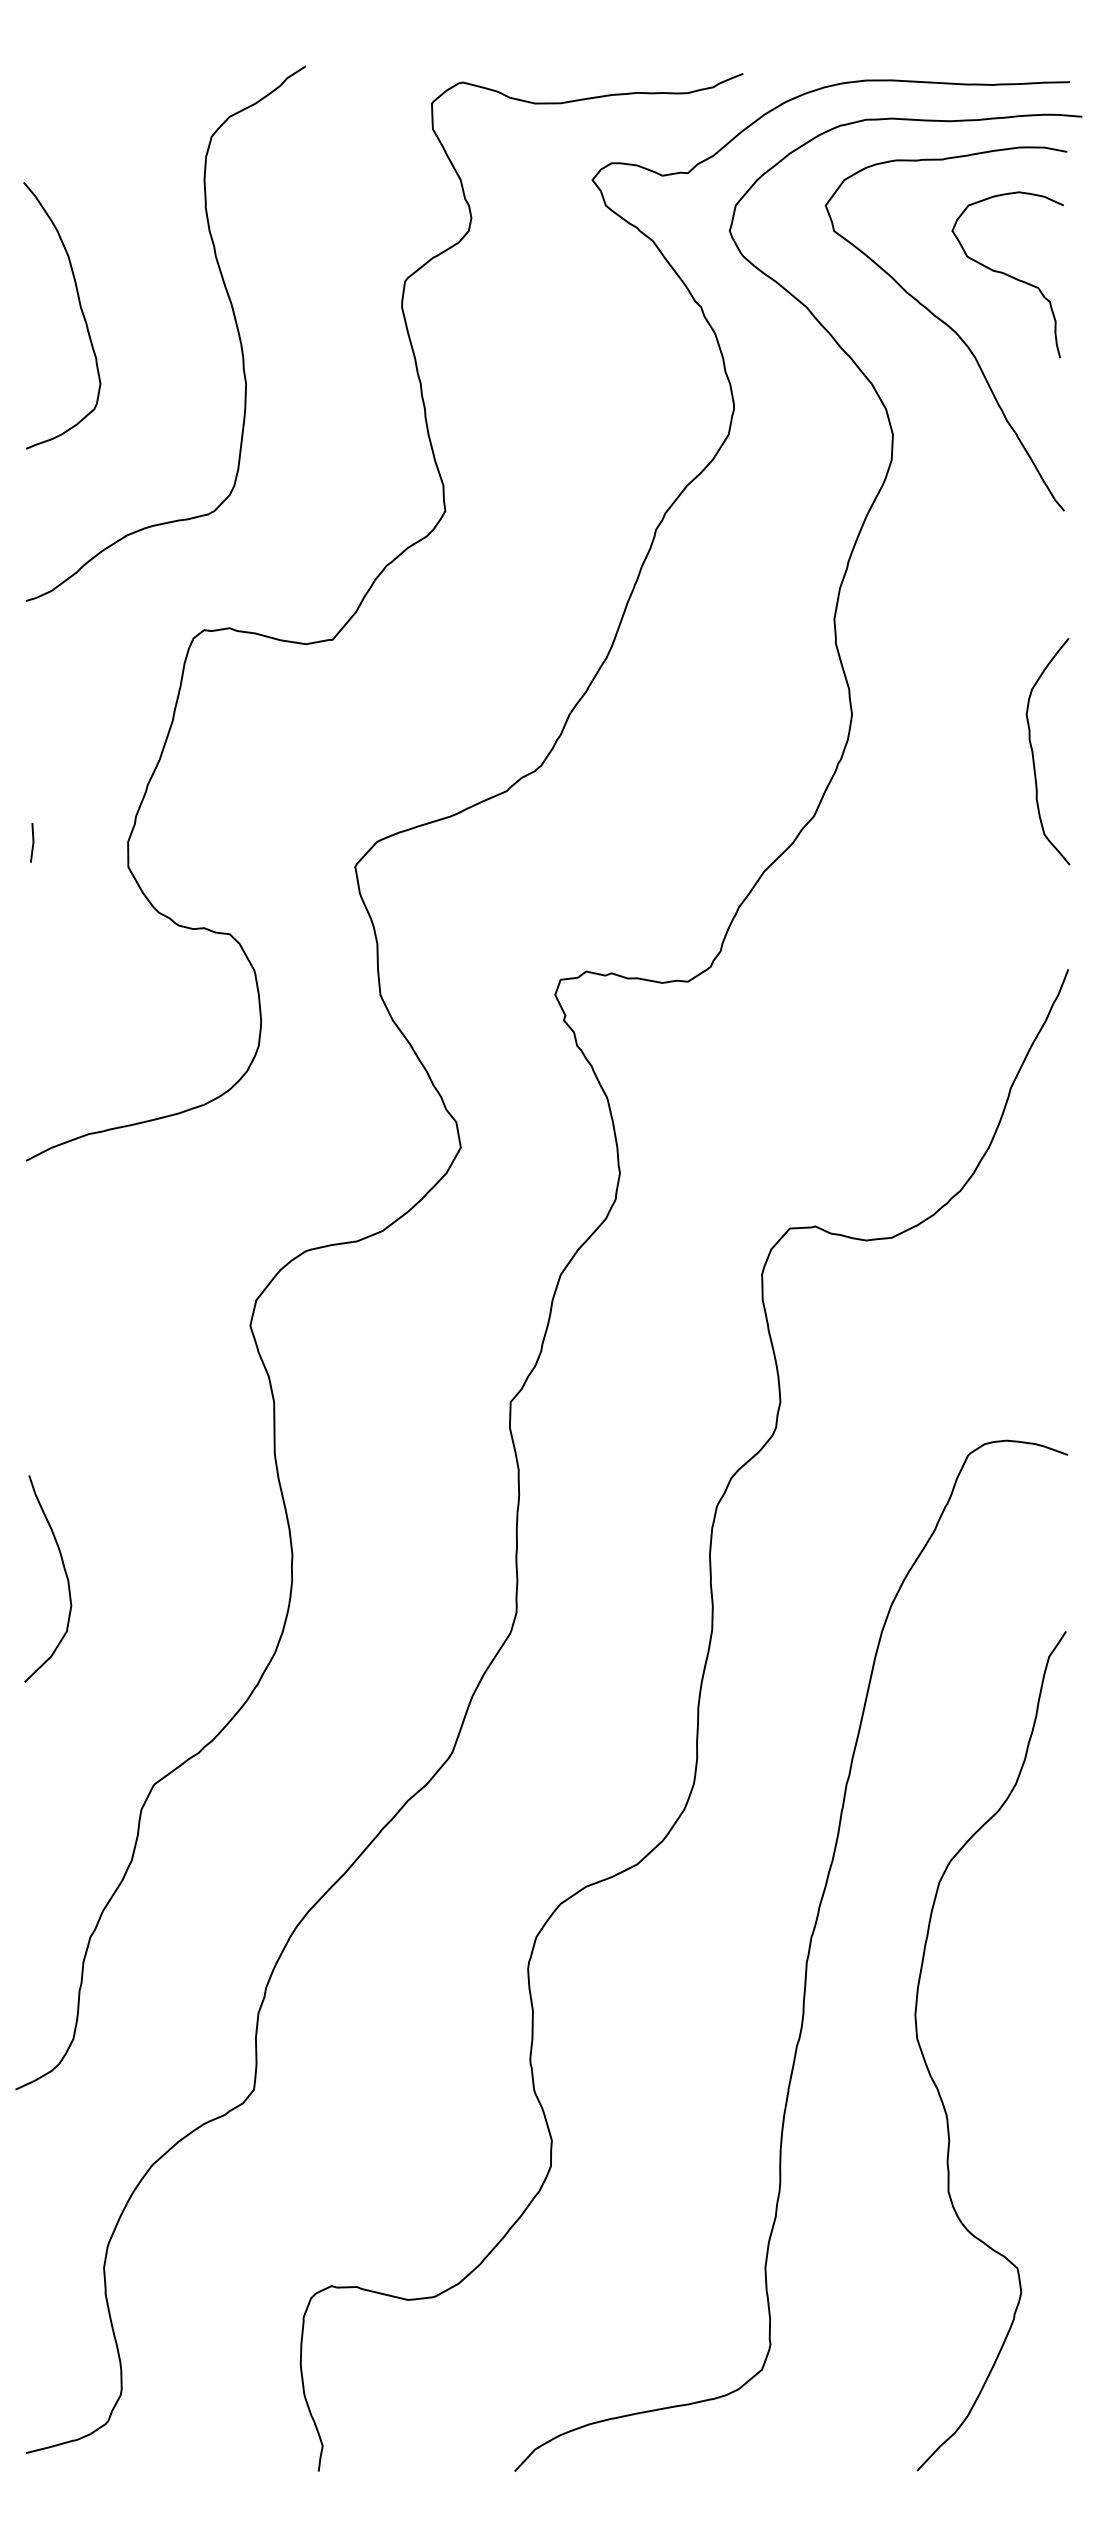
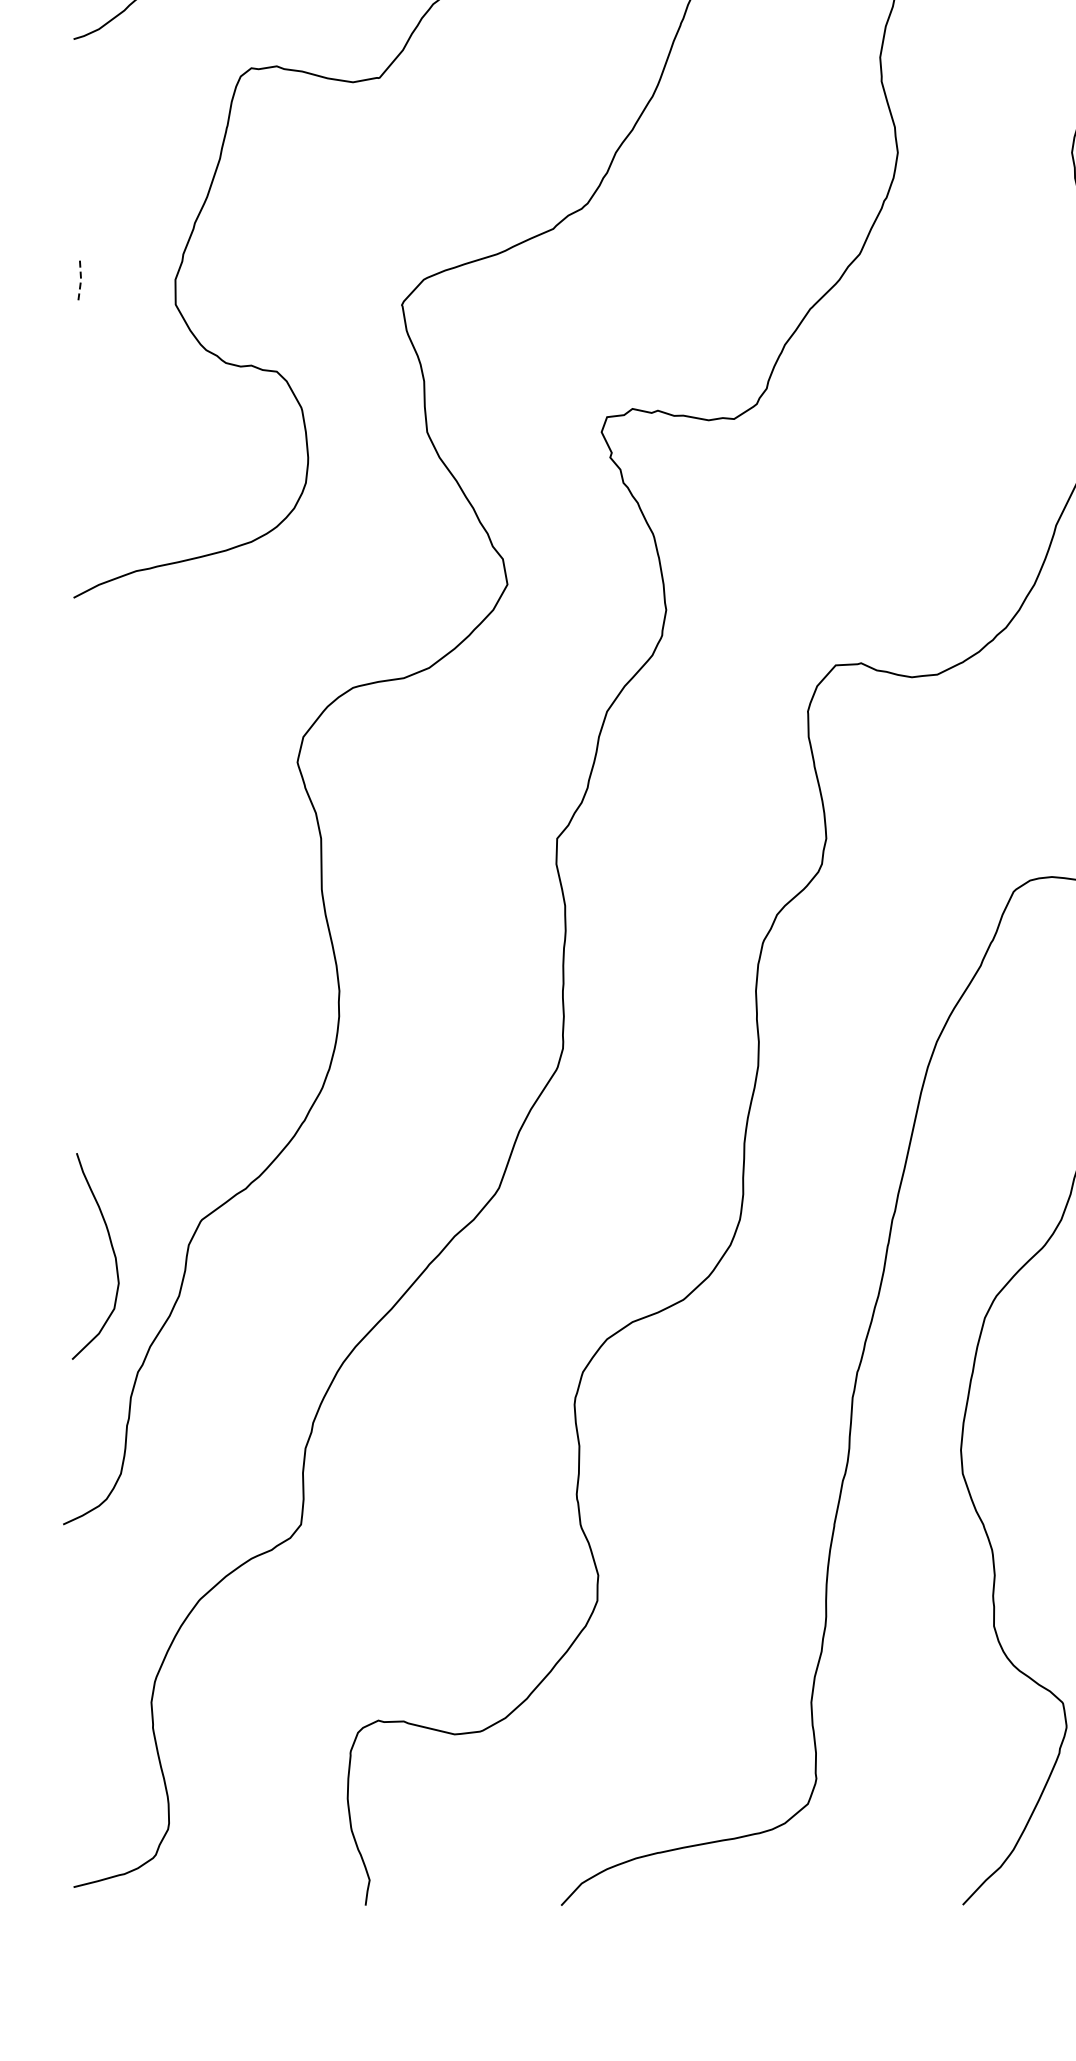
line: (33, 842) -> (81, 280), solid -> dashed
curve: (64, 1572) -> (111, 1250), moved

